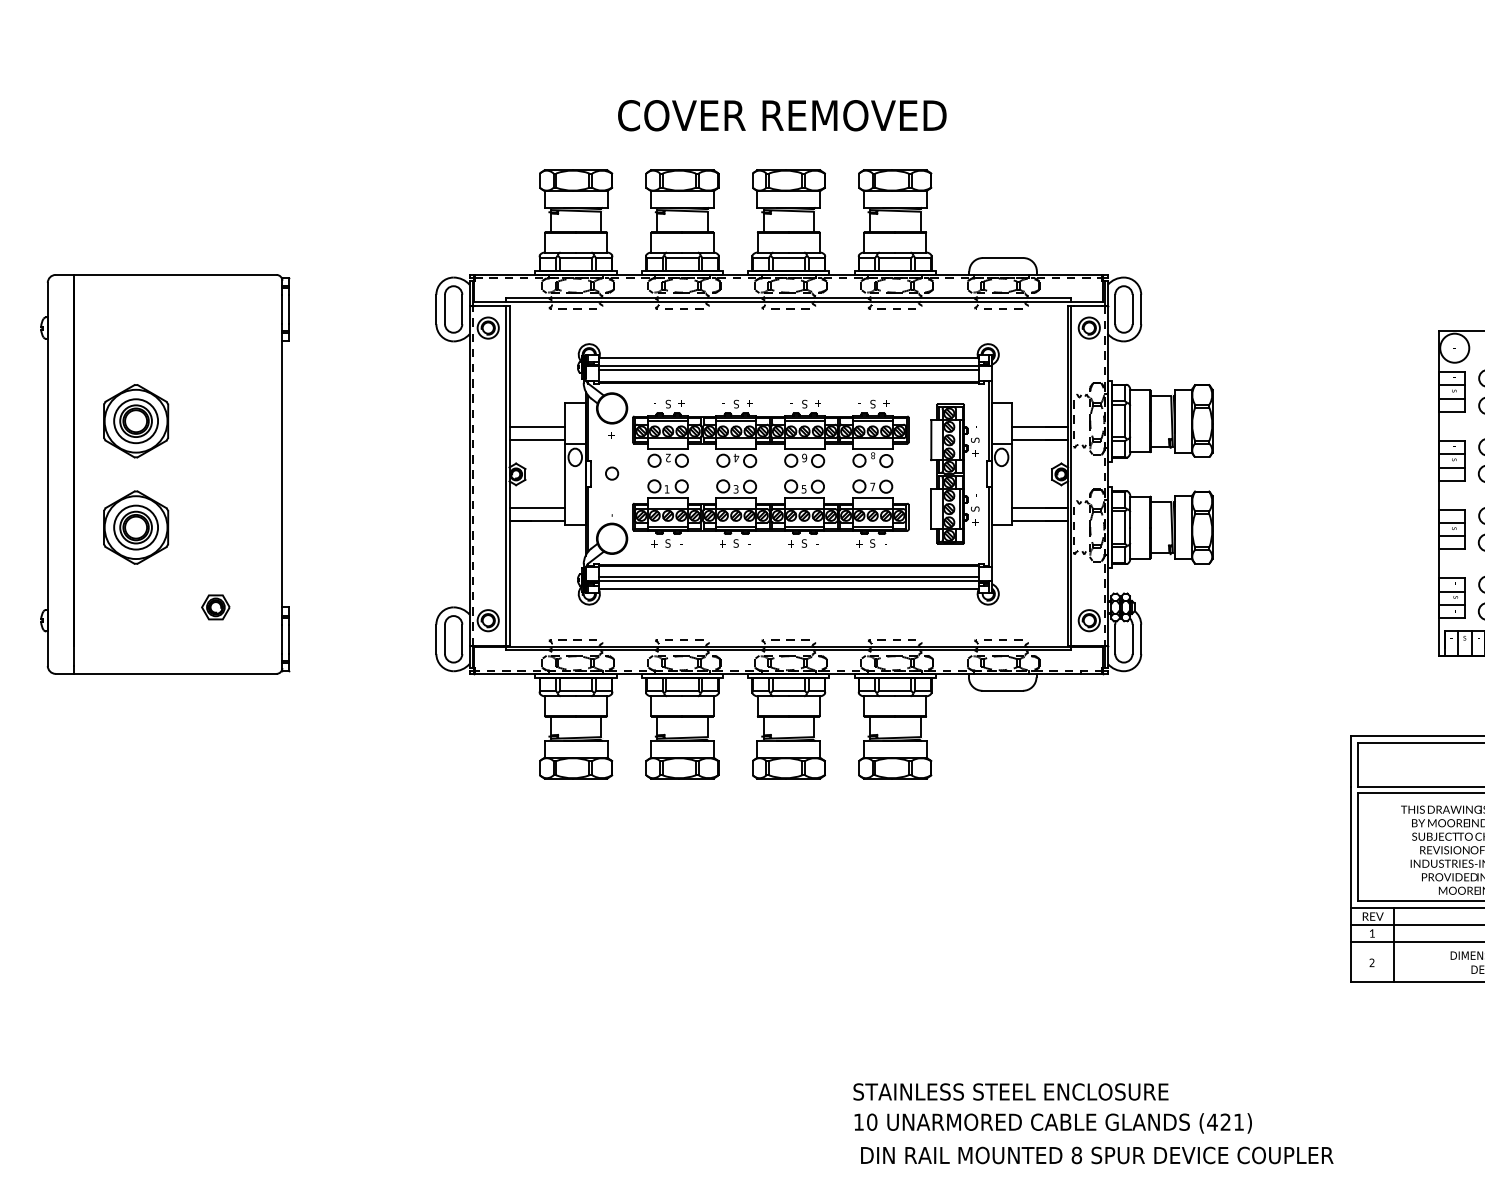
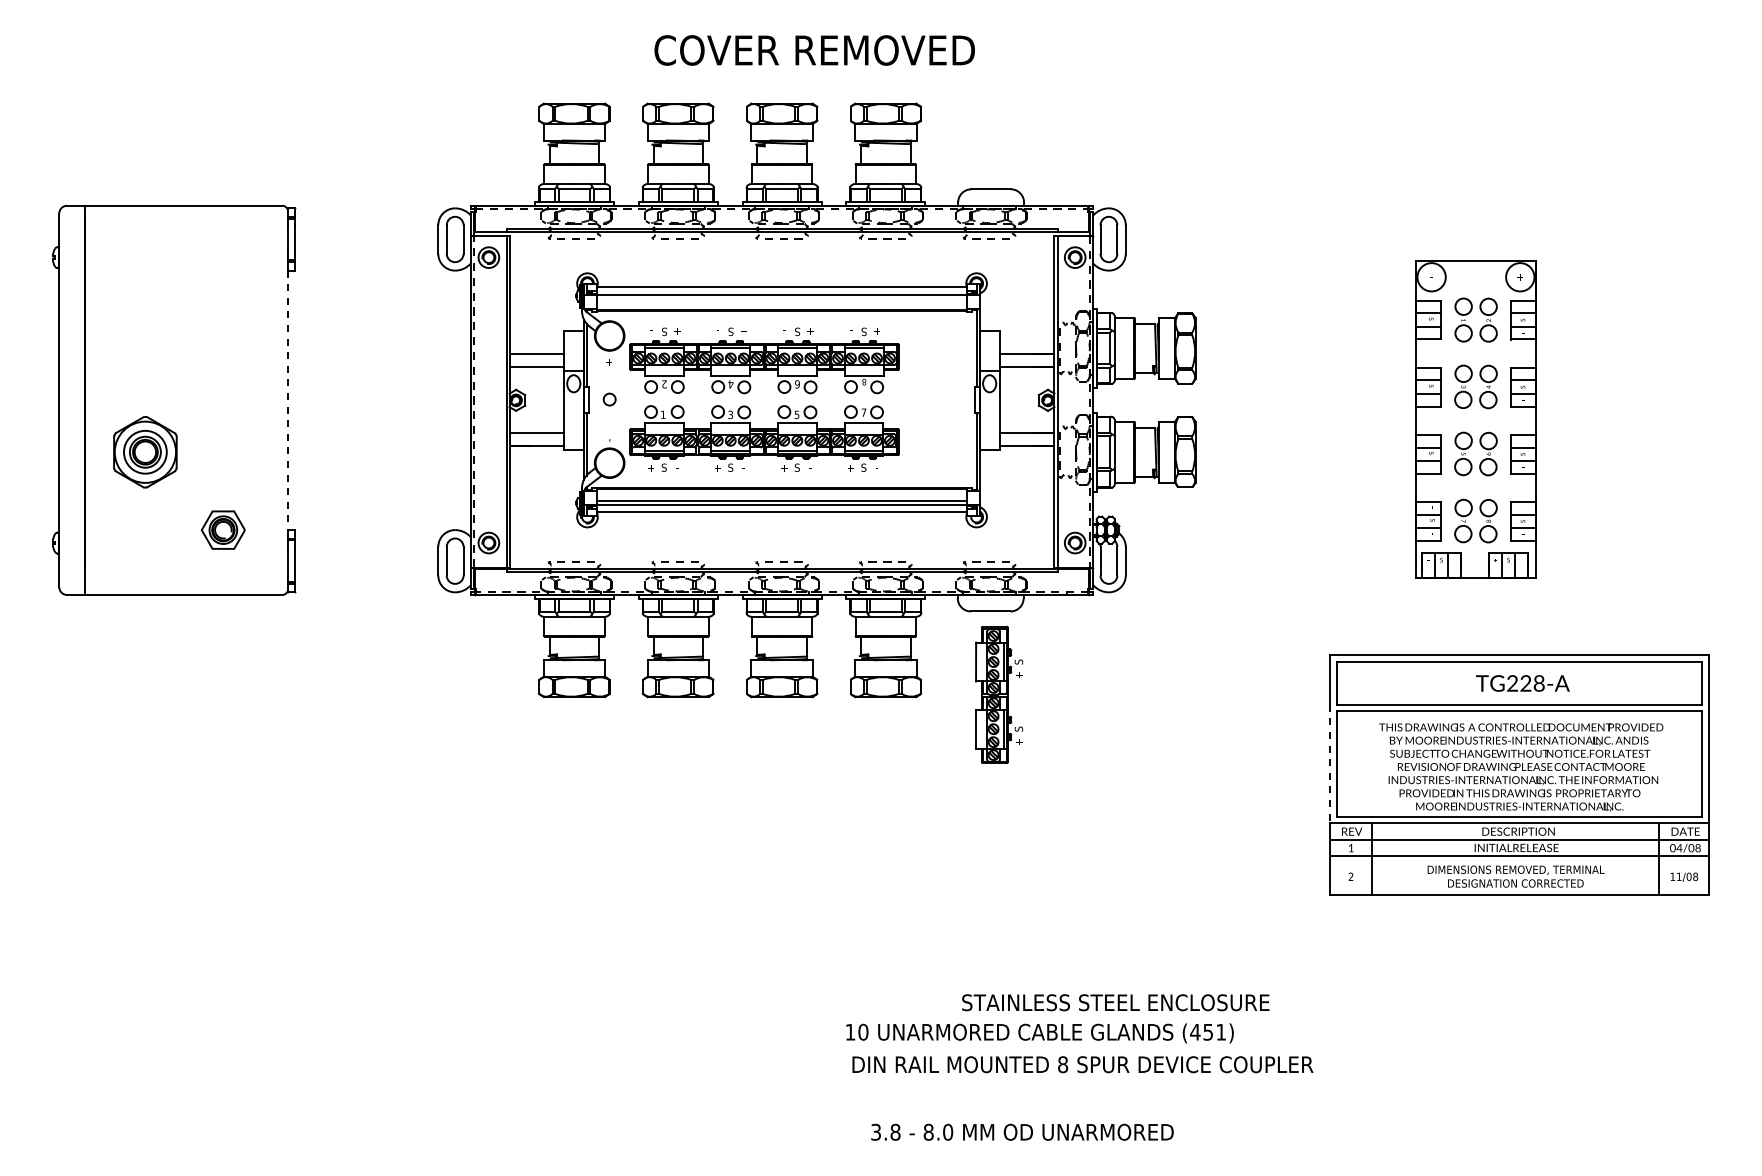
text: (782, 115) -> (814, 50), moved
line: (788, 369) -> (781, 298), removed
part: (136, 421) -> (145, 348), removed
part: (955, 473) -> (999, 694), moved
line: (282, 474) -> (288, 400), solid -> dashed
part: (215, 606) -> (222, 529), size x1.6
line: (1351, 847) -> (1330, 764), solid -> dashed
text: (1010, 1091) -> (1115, 1002), moved
text: (1224, 1121) -> (1207, 1031), (421) -> (451)

